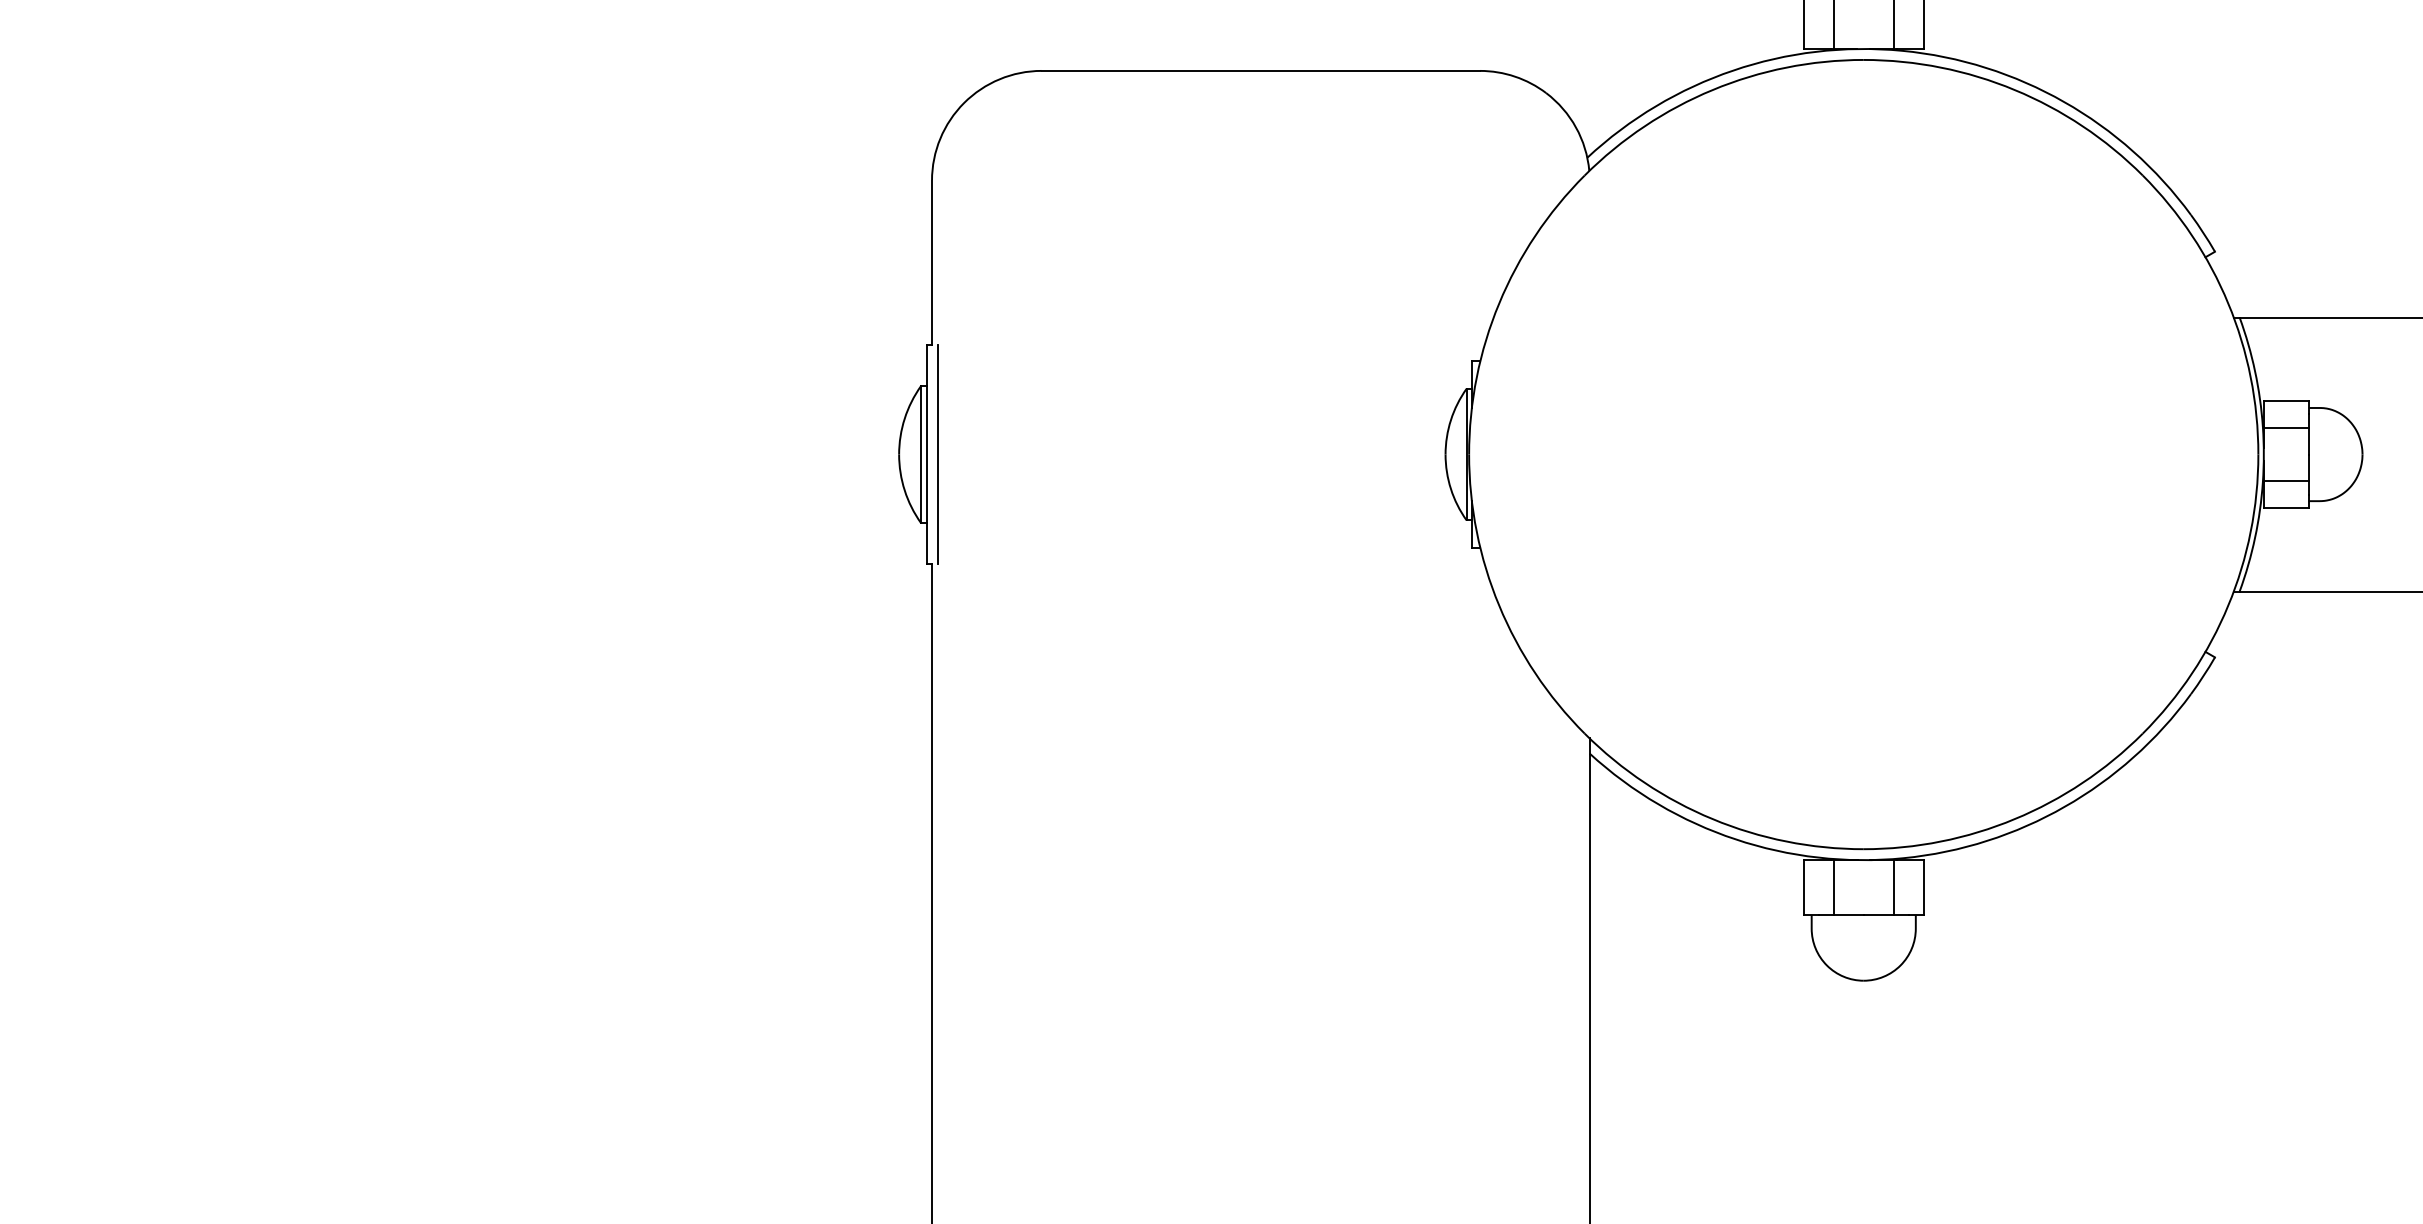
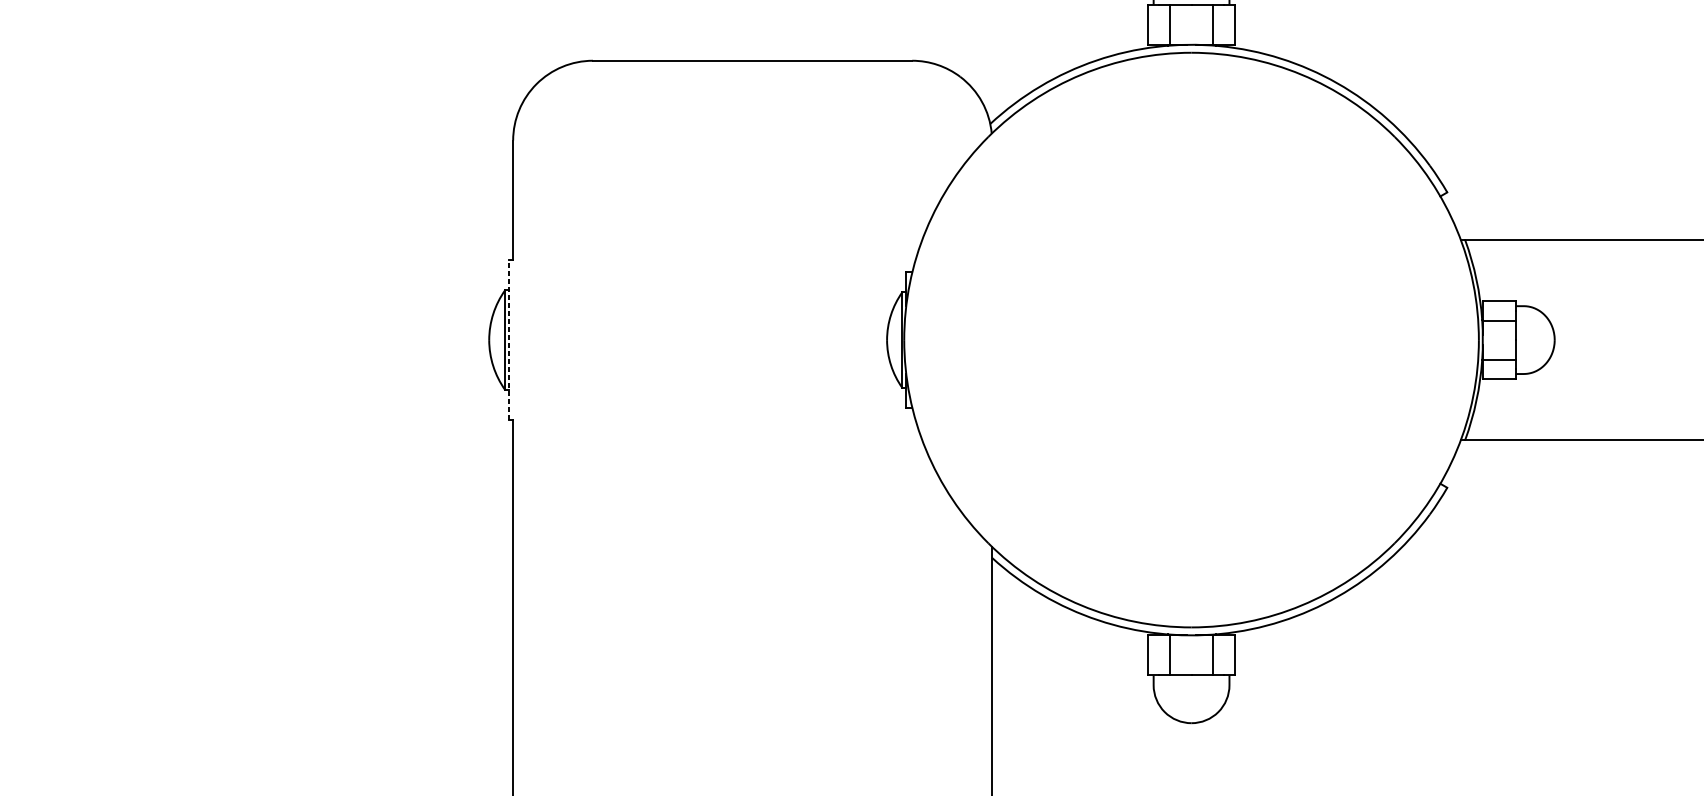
line: (926, 454) -> (509, 340), solid -> dashed
line: (937, 454) -> (517, 340), removed

